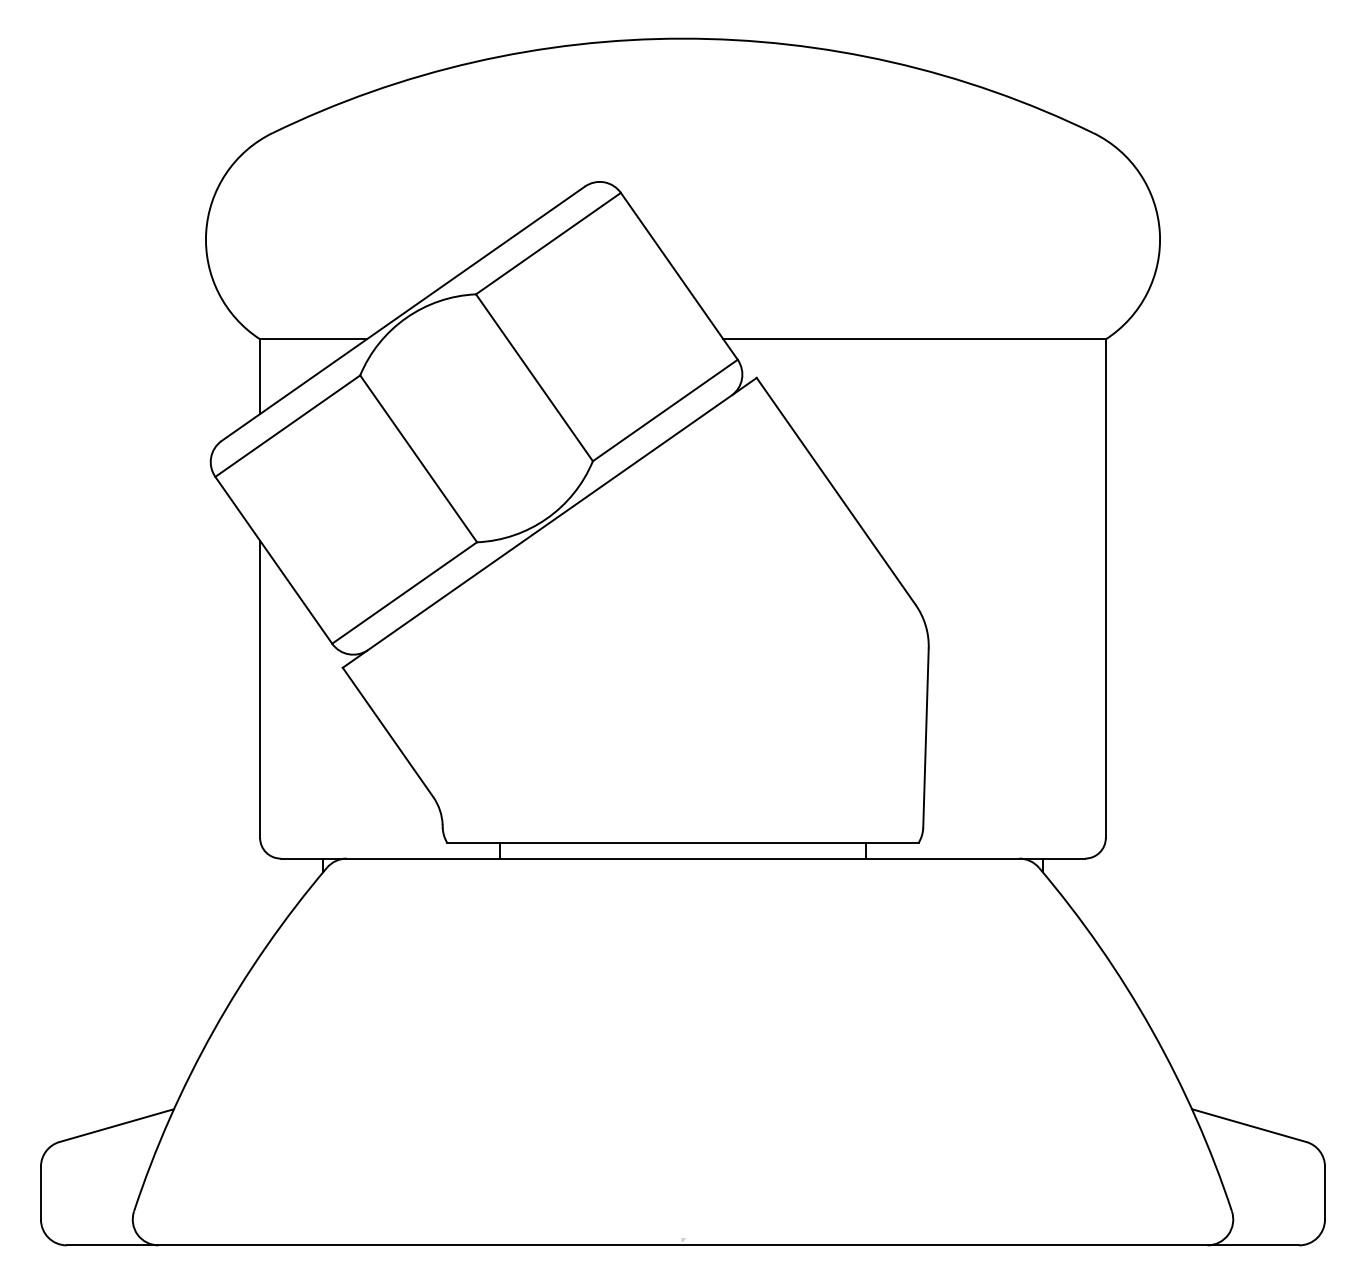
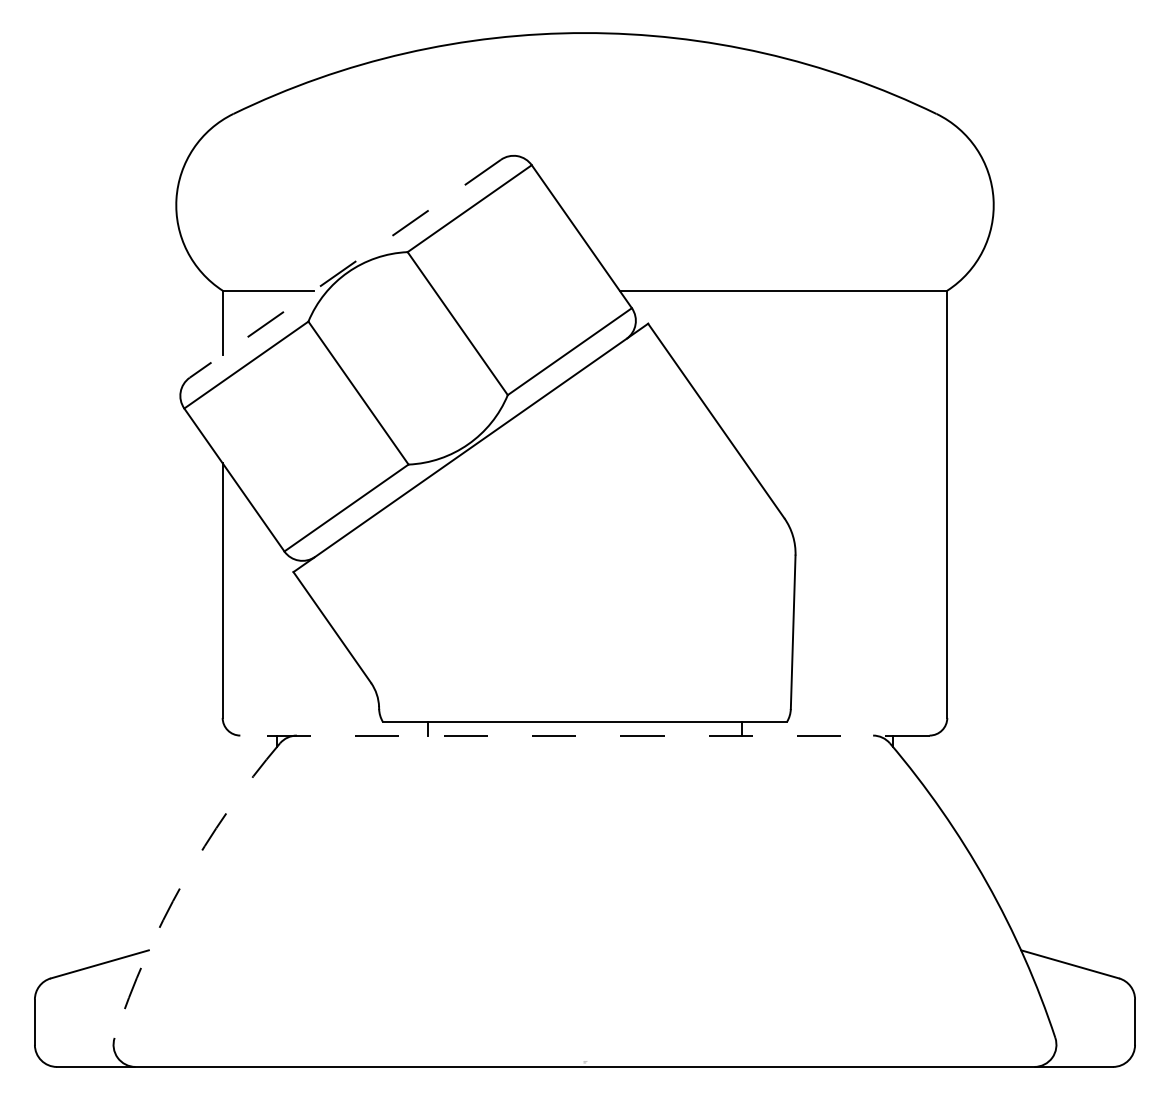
line: (403, 313) -> (345, 268), solid -> dashed
line: (682, 858) -> (584, 735), solid -> dashed
arc: (214, 1030) -> (183, 882), solid -> dashed

